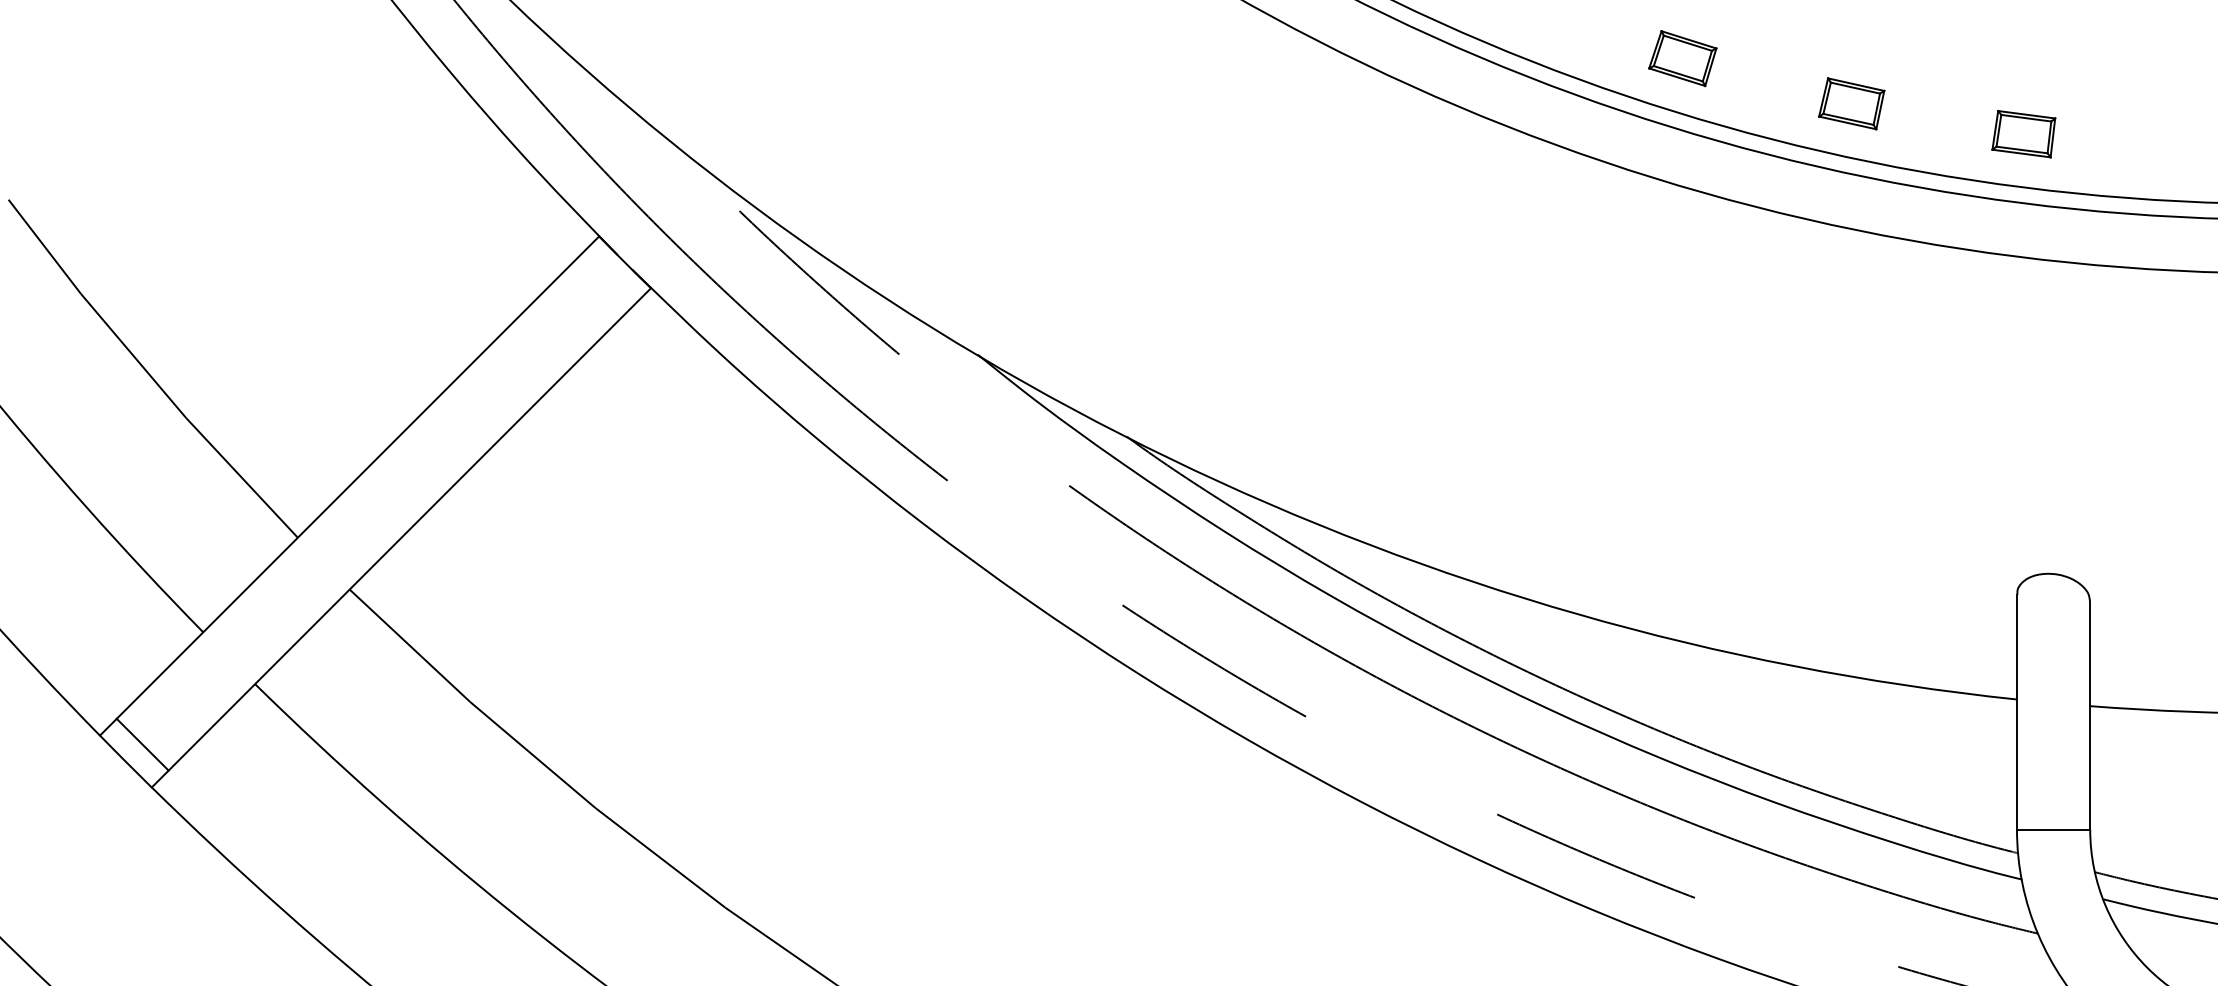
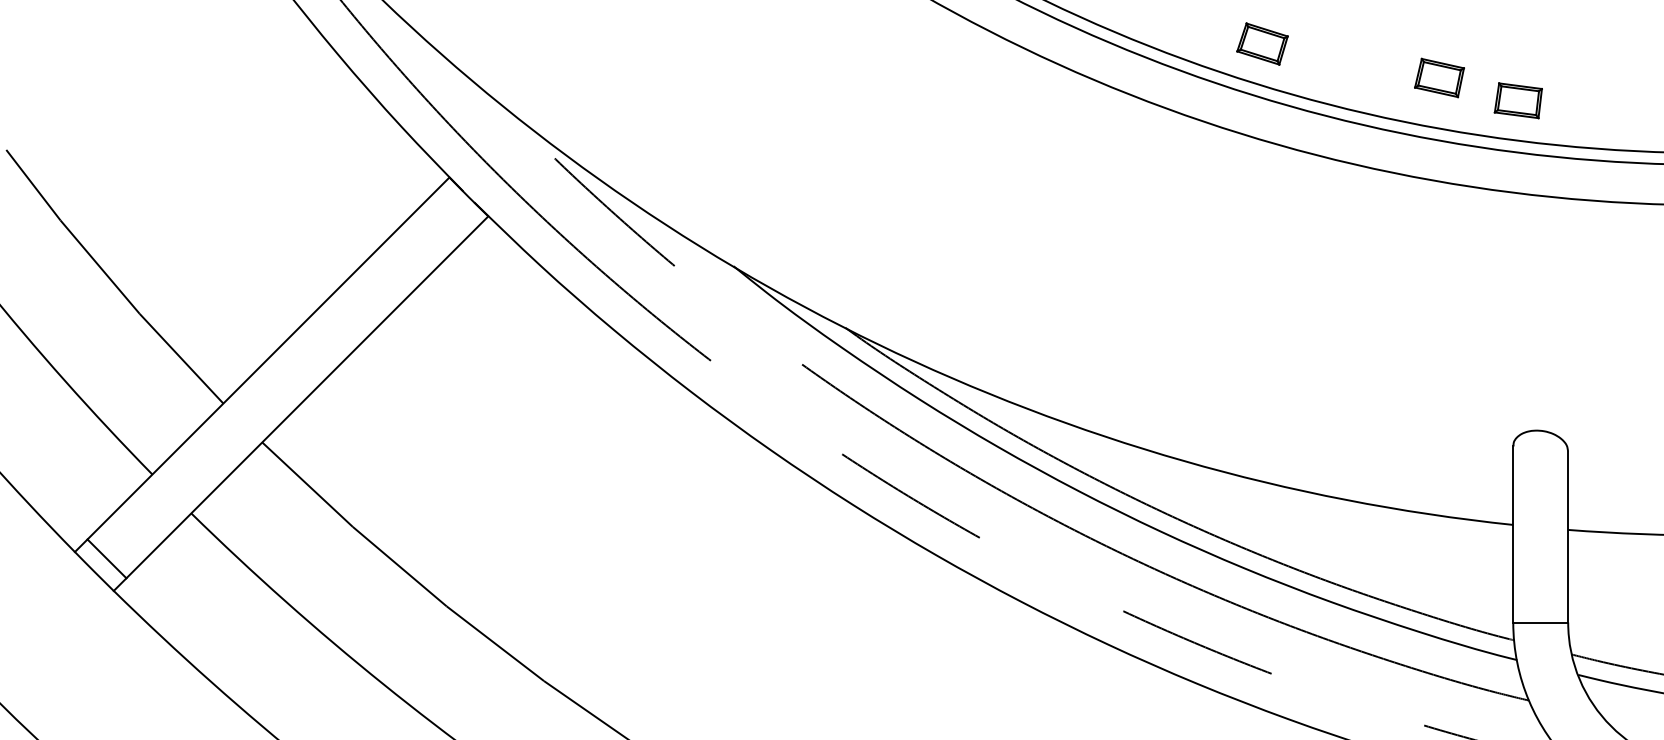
part: (1851, 103) -> (1439, 77), moved

